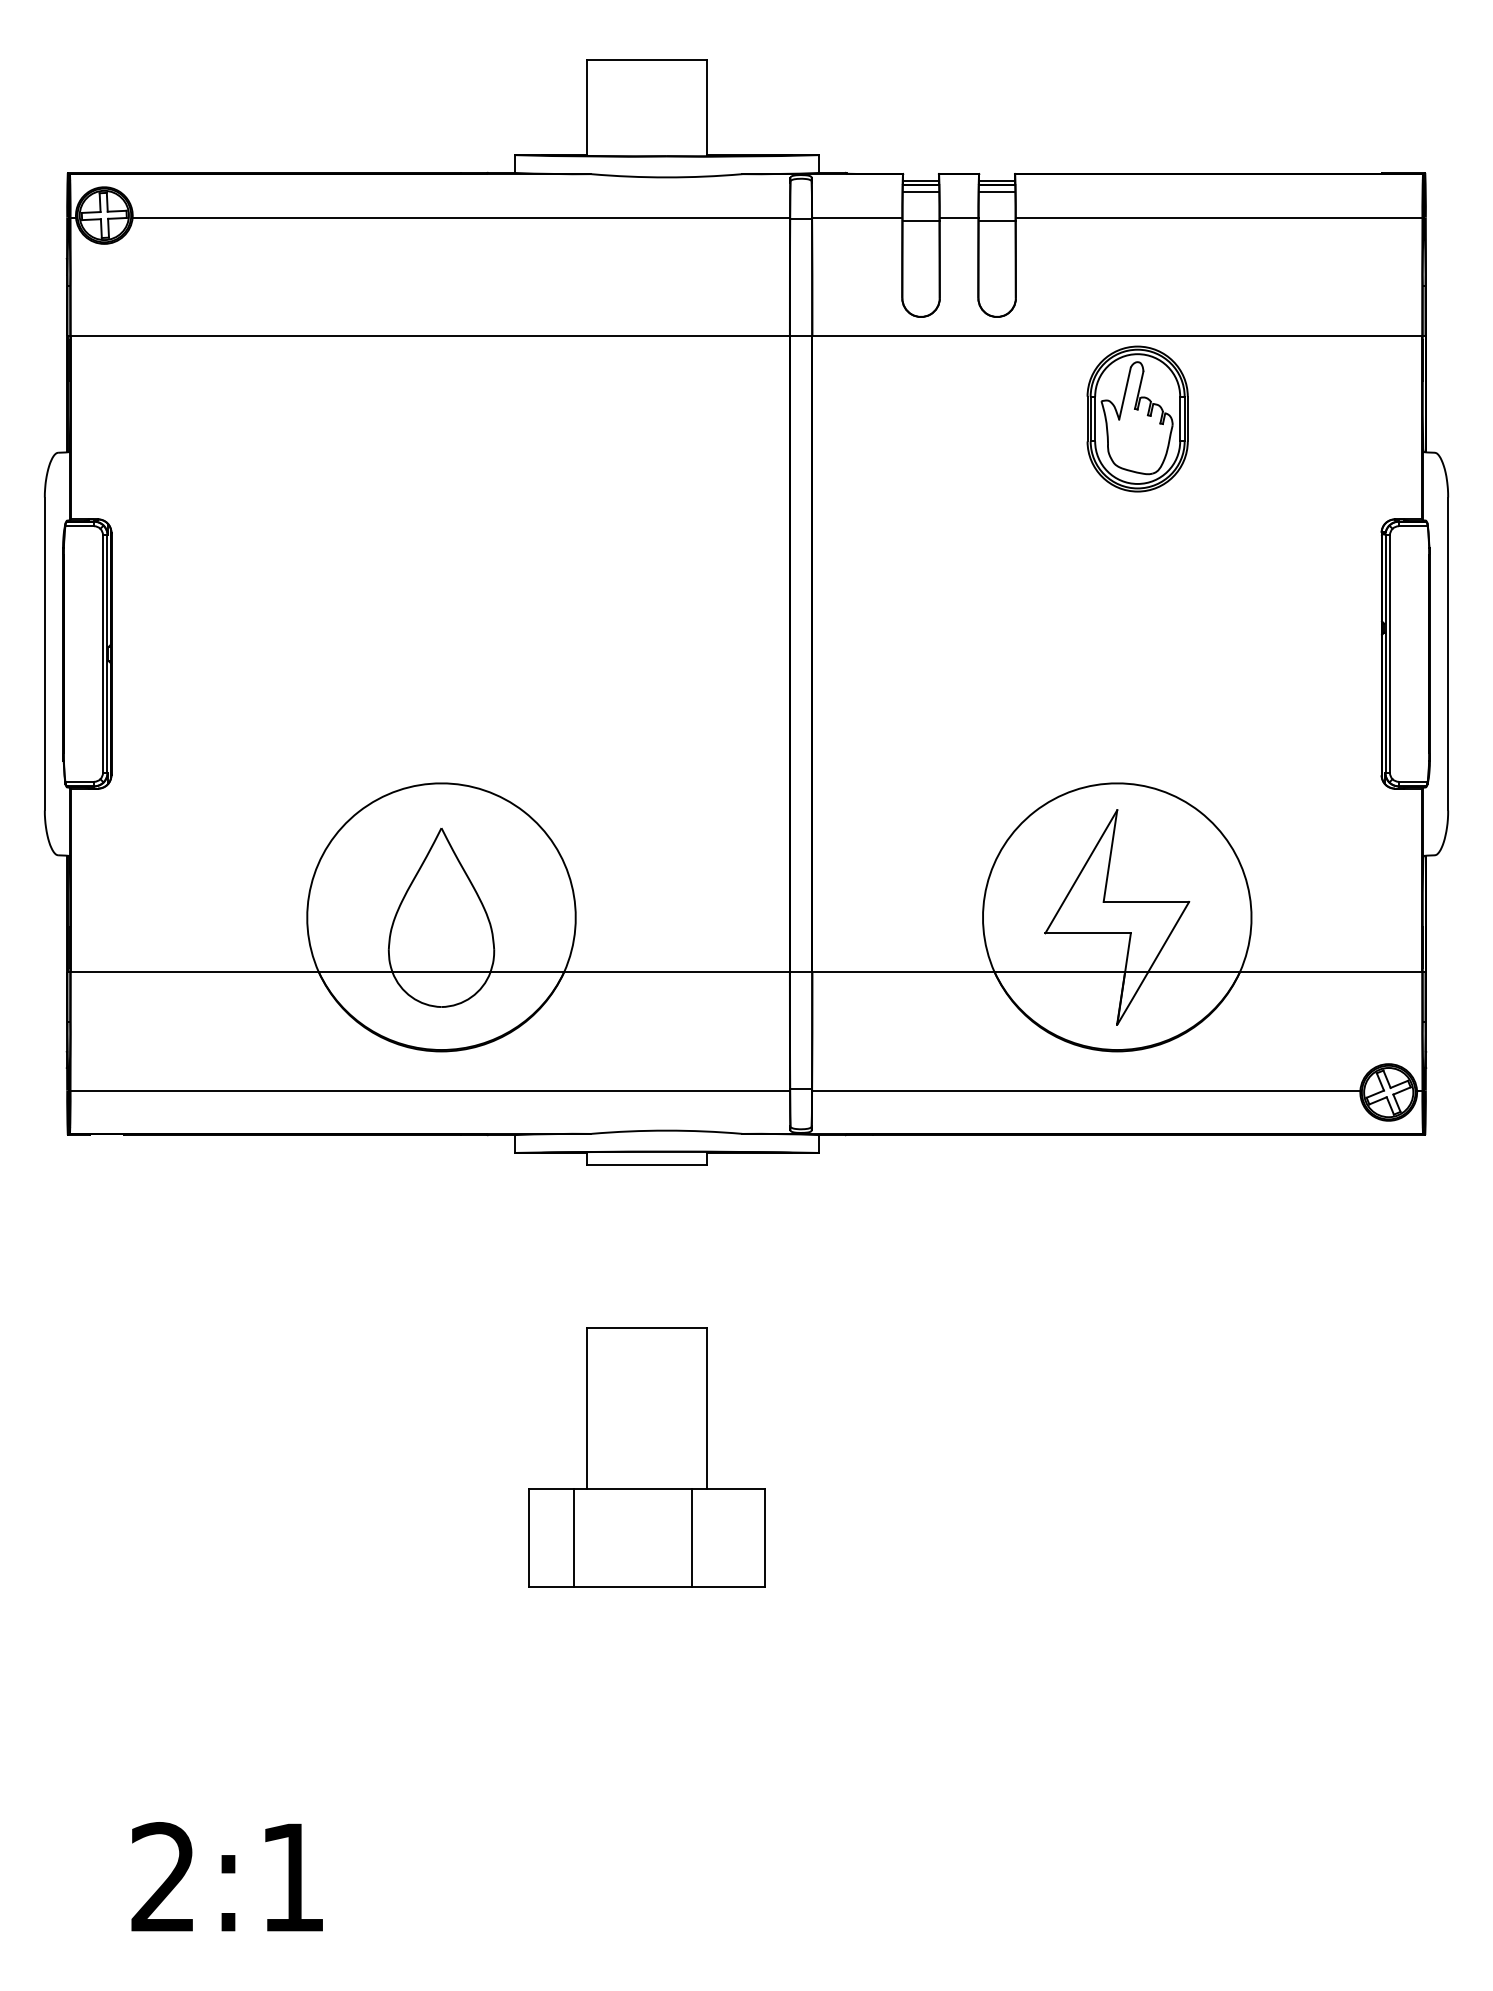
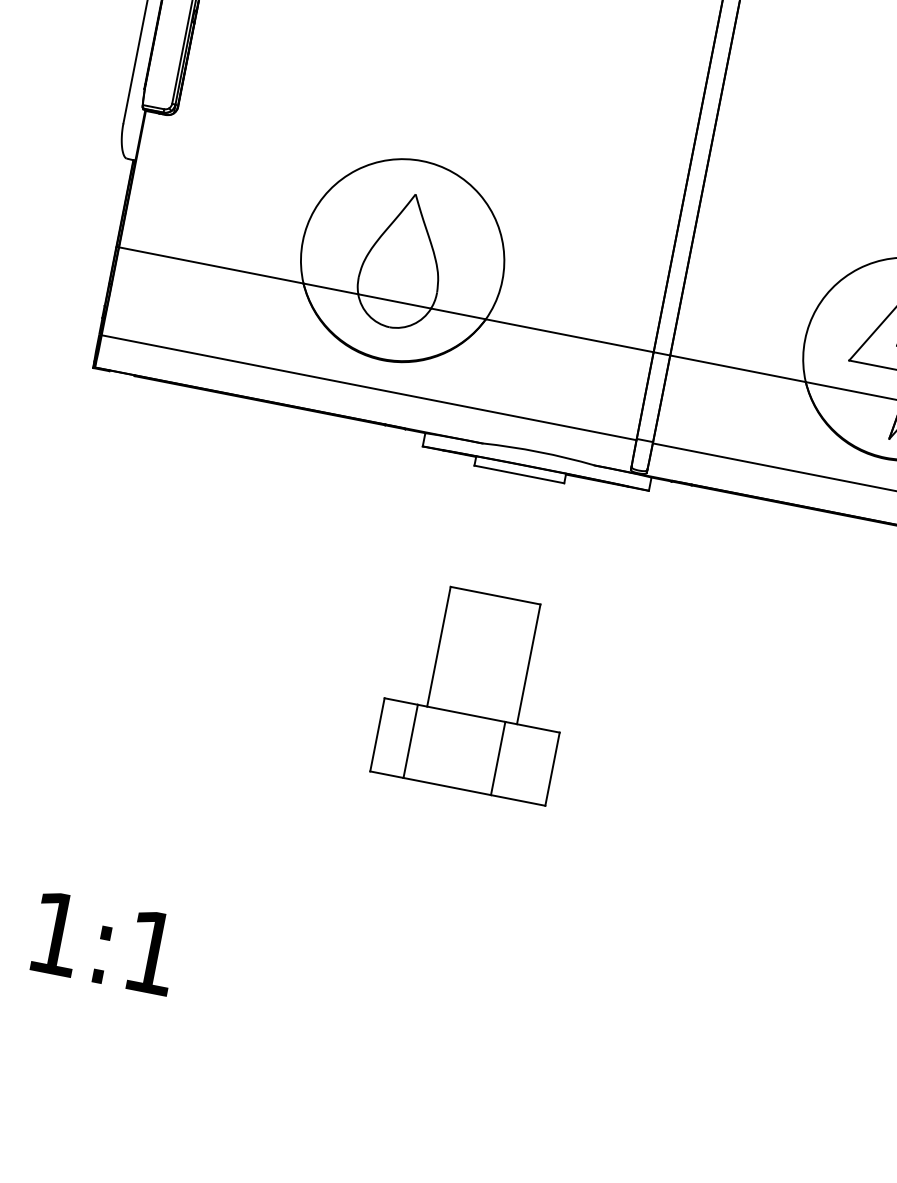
text: (162, 1876) -> (55, 932), 2:1 -> 1:1

